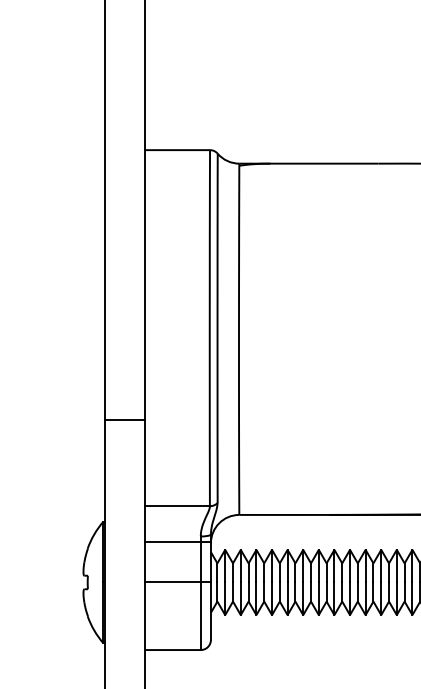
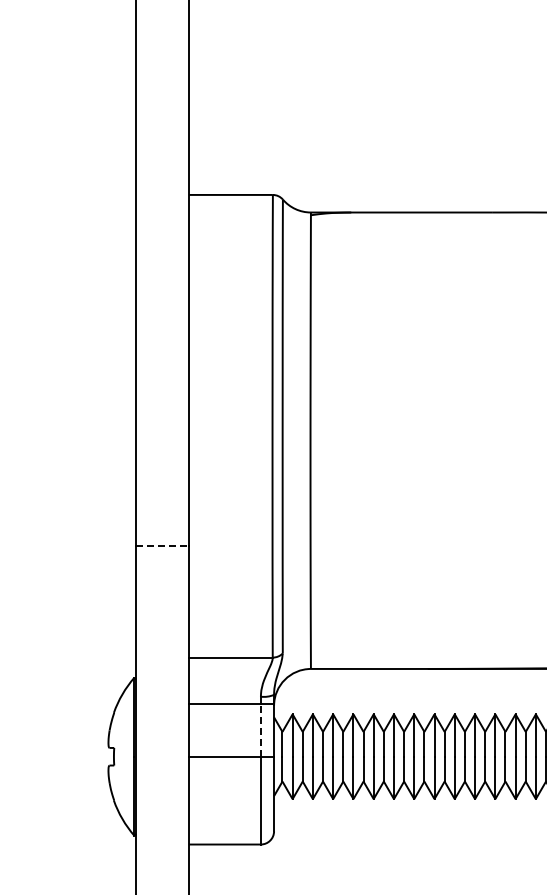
line: (125, 420) -> (163, 546), solid -> dashed
line: (200, 561) -> (260, 729), solid -> dashed

